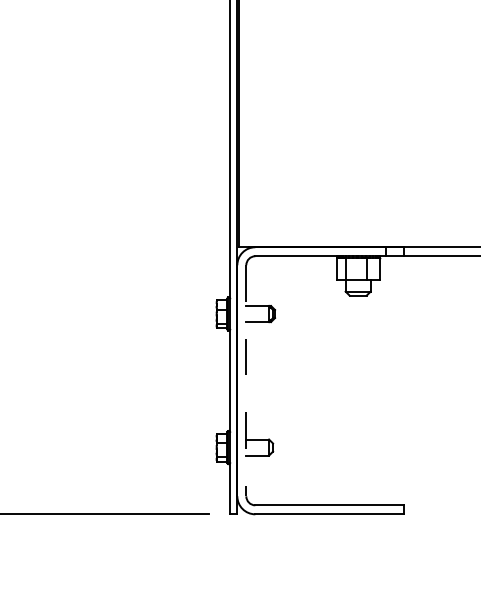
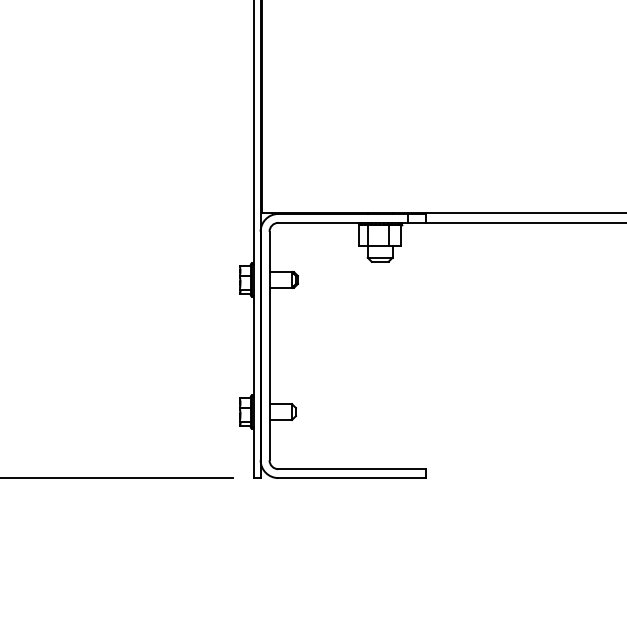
line: (246, 381) -> (269, 346), dashed -> solid

